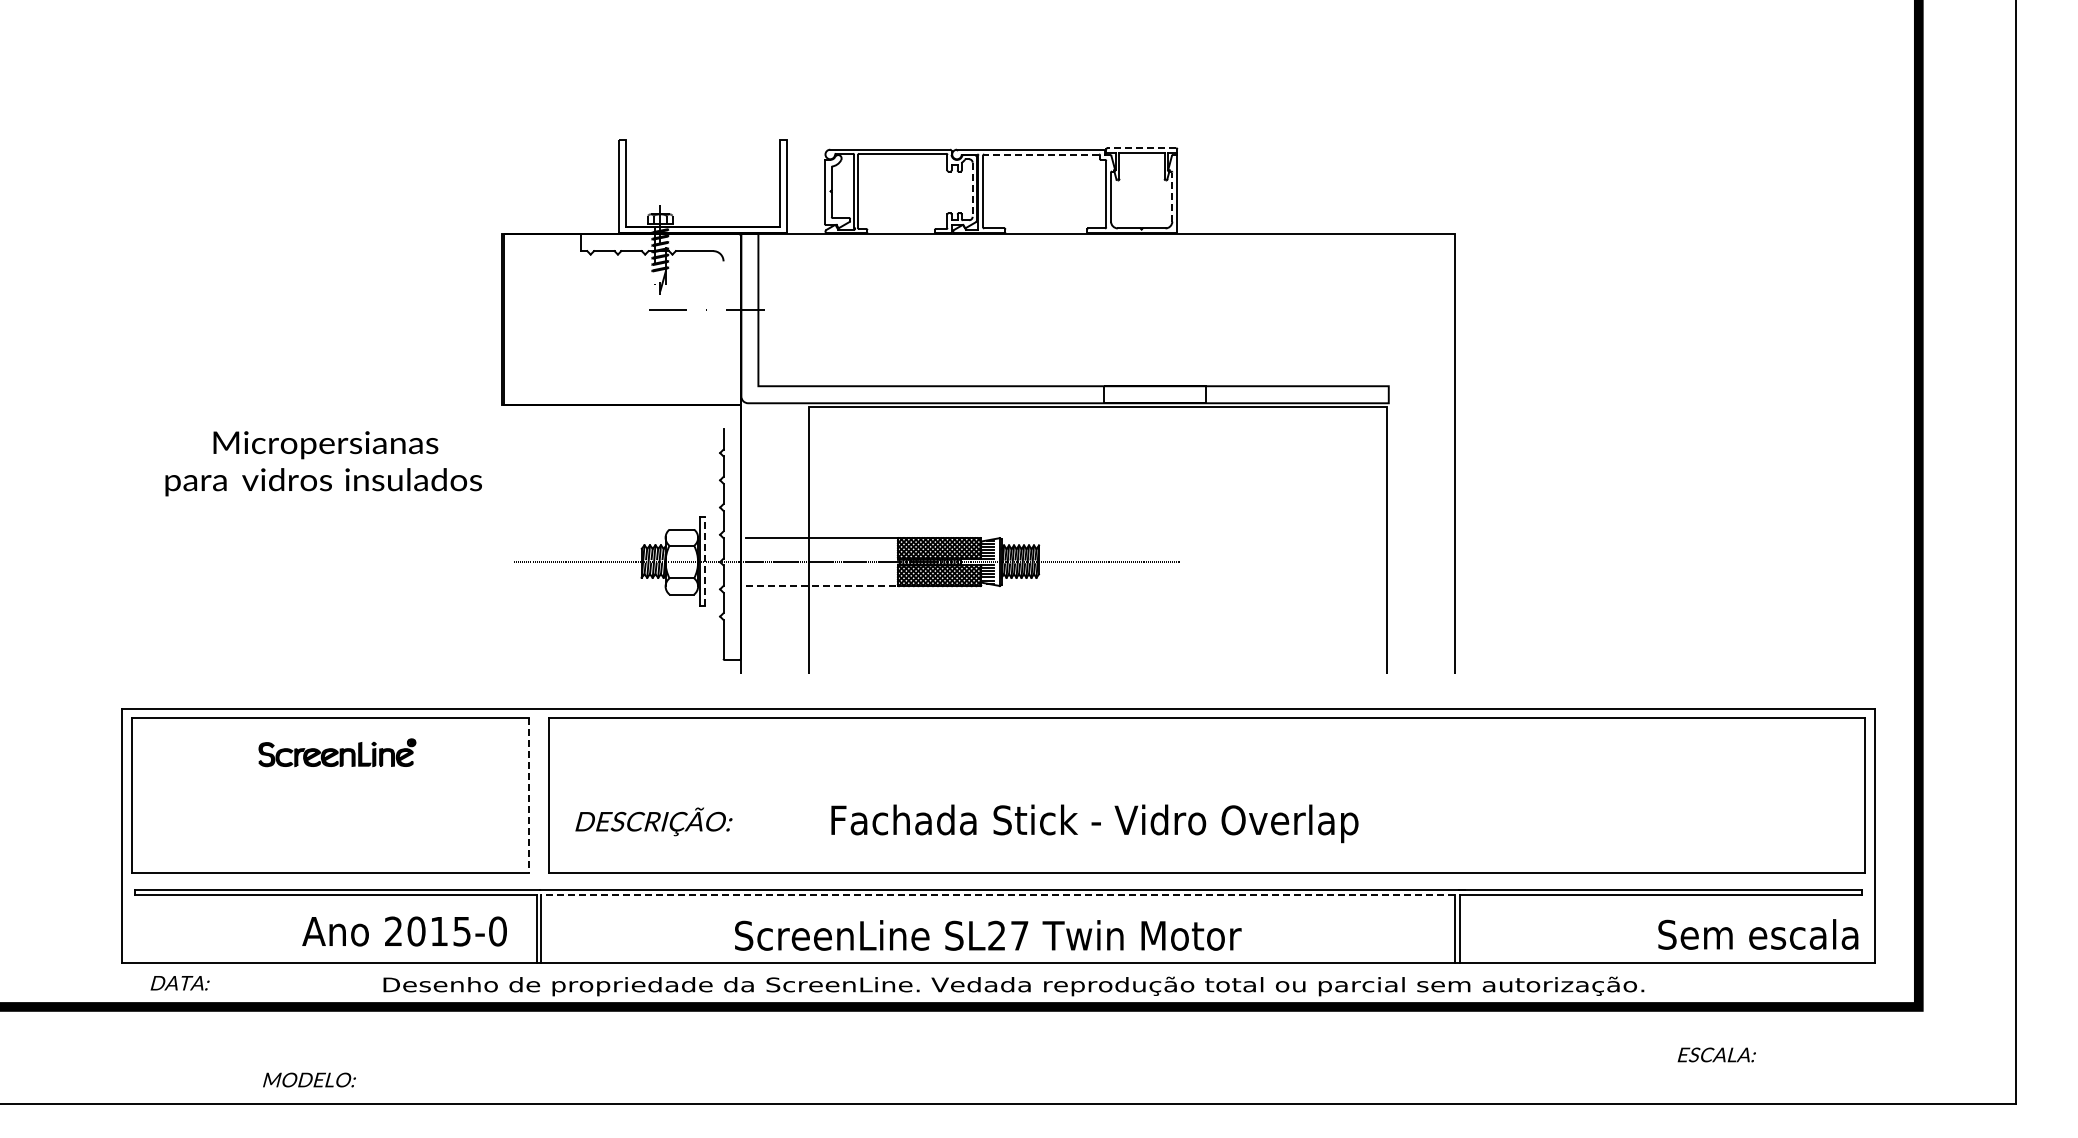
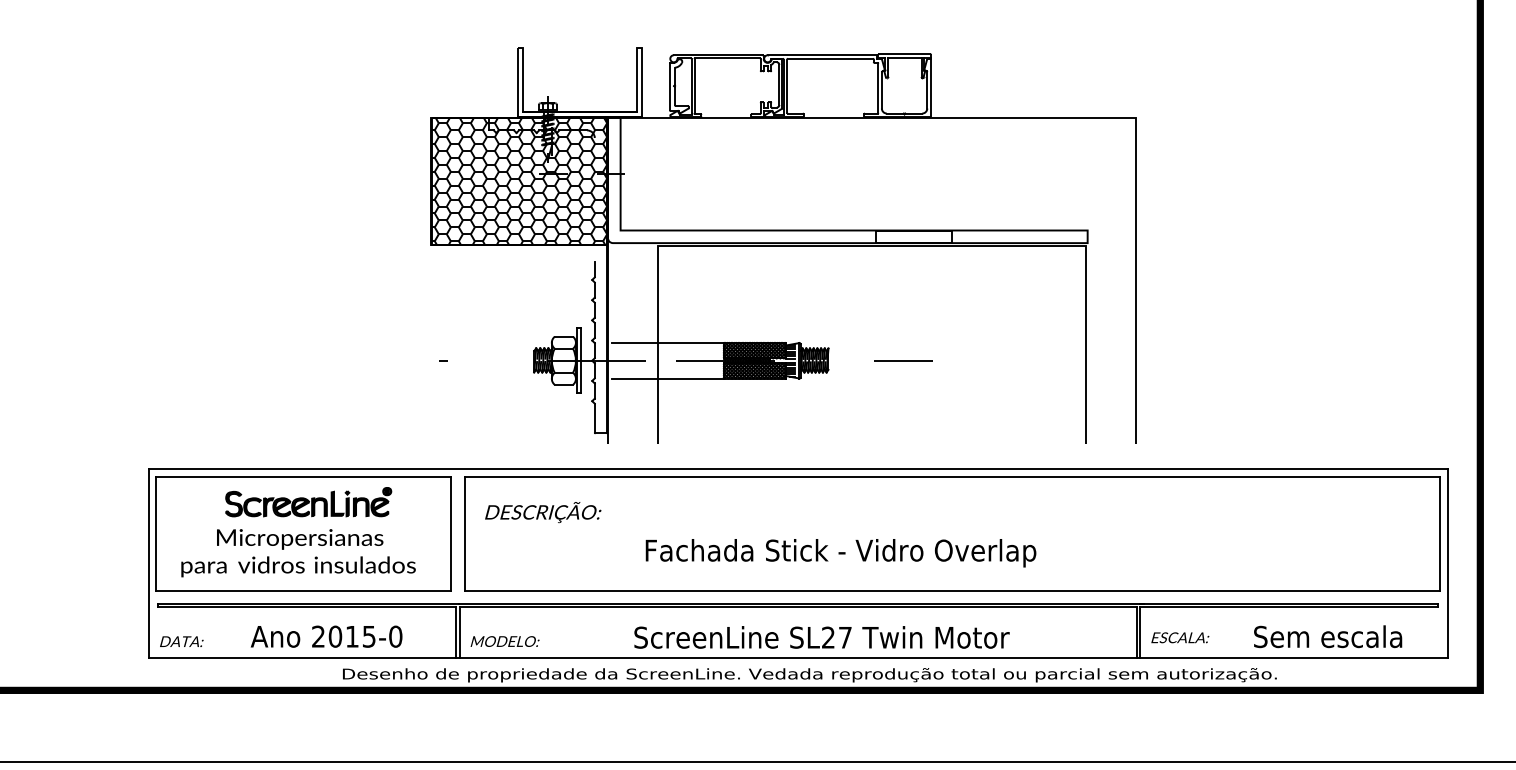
line: (1141, 148) -> (904, 54), dashed -> solid
line: (1041, 154) -> (830, 58), dashed -> solid
line: (972, 190) -> (779, 85), dashed -> solid
line: (1172, 197) -> (927, 90), dashed -> solid
hatch: (621, 319) -> (519, 181), added
text: (323, 463) -> (298, 552), moved
line: (704, 561) -> (580, 360), dashed -> solid
line: (822, 586) -> (668, 378), dashed -> solid
part: (337, 752) -> (308, 501), size x1.43
line: (529, 795) -> (451, 533), dashed -> solid
text: (653, 821) -> (542, 512), moved
text: (1094, 823) -> (840, 552), moved
line: (997, 895) -> (797, 607), dashed -> solid
text: (404, 931) -> (326, 636), moved
text: (1758, 934) -> (1328, 636), moved
text: (988, 935) -> (822, 637), moved
text: (179, 983) -> (181, 641), moved
text: (1716, 1054) -> (1180, 637), moved
text: (309, 1079) -> (505, 641), moved

